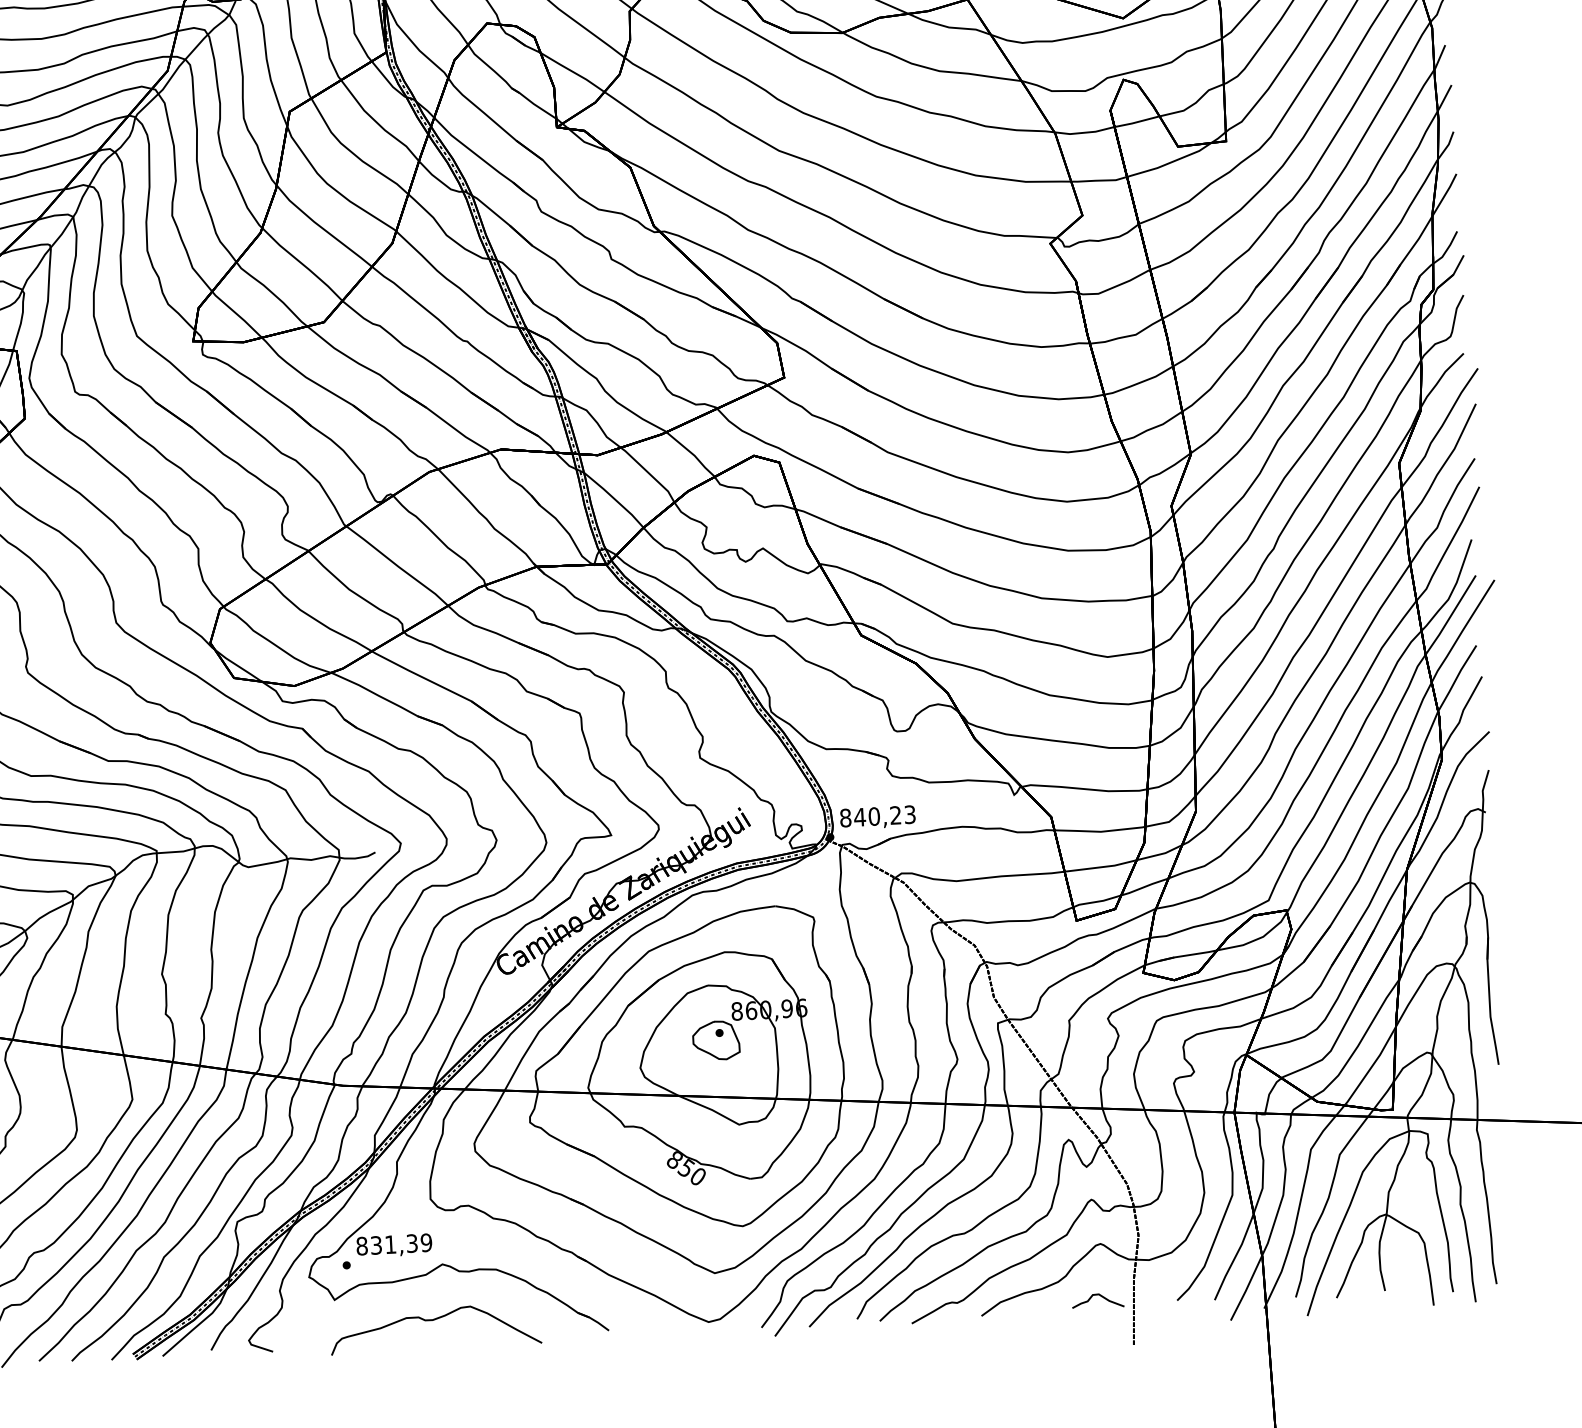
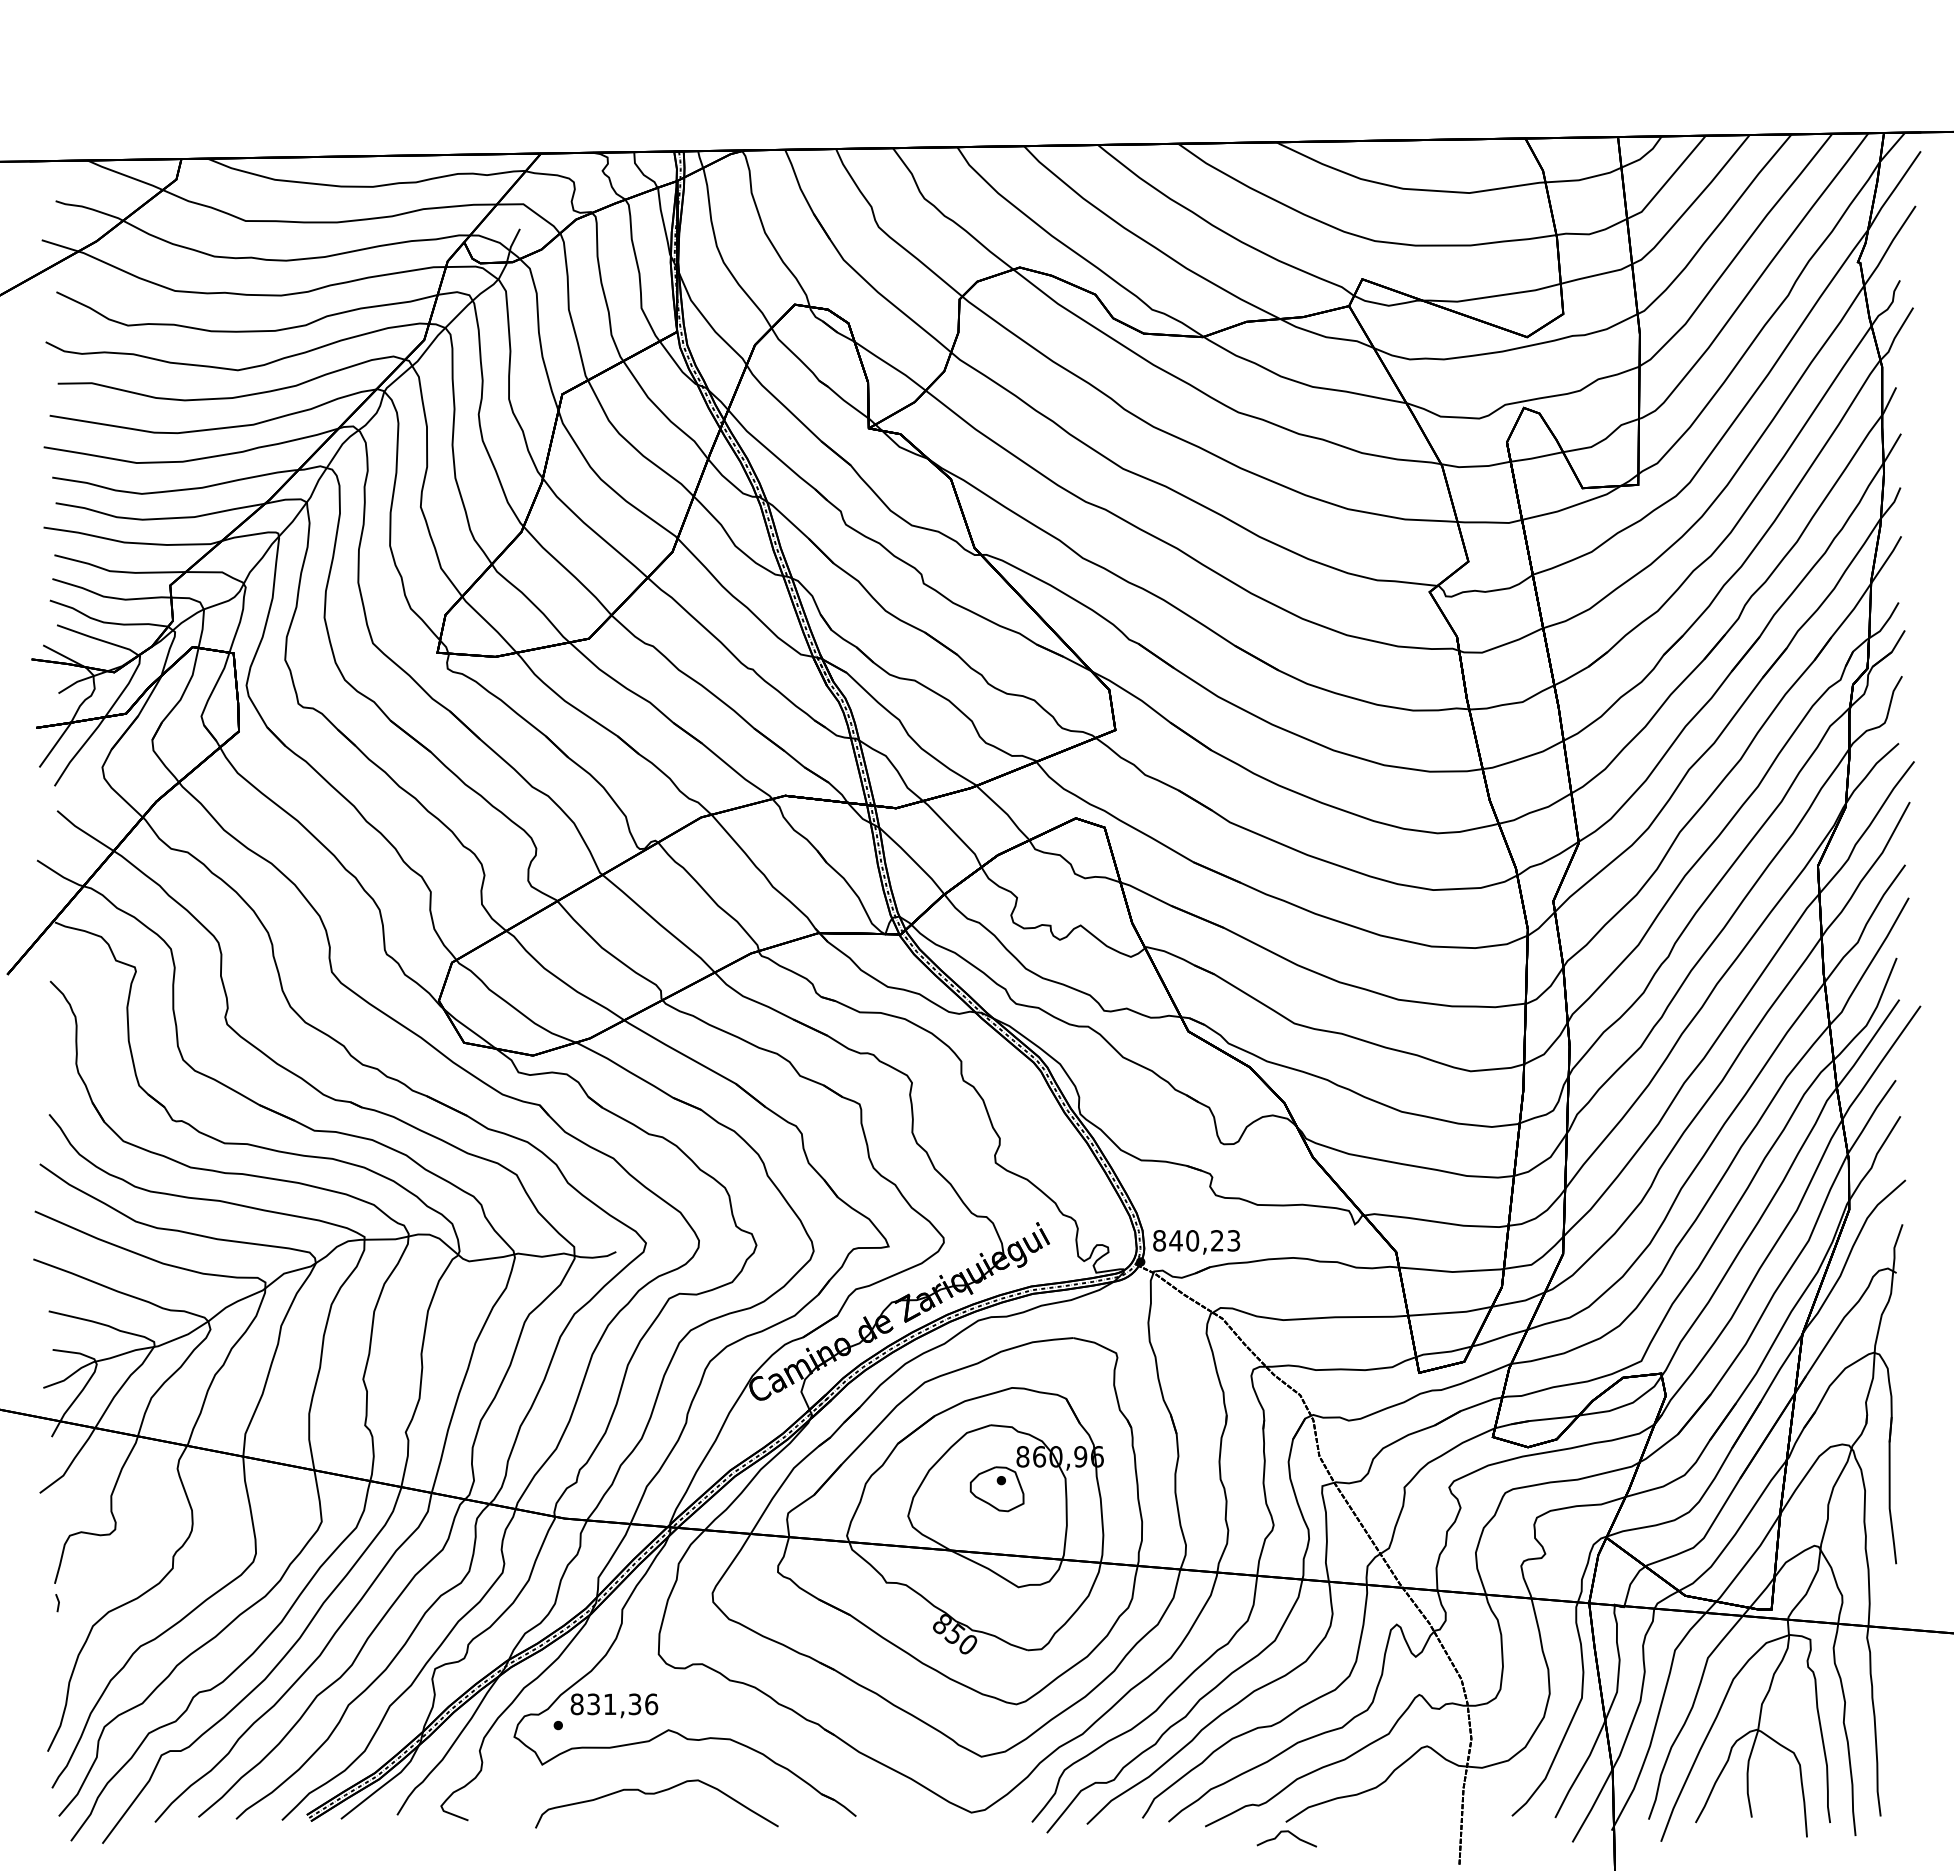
text: (426, 1242) -> (651, 1704), 831,39 -> 831,36
curve: (1100, 1296) -> (1289, 1833), moved

